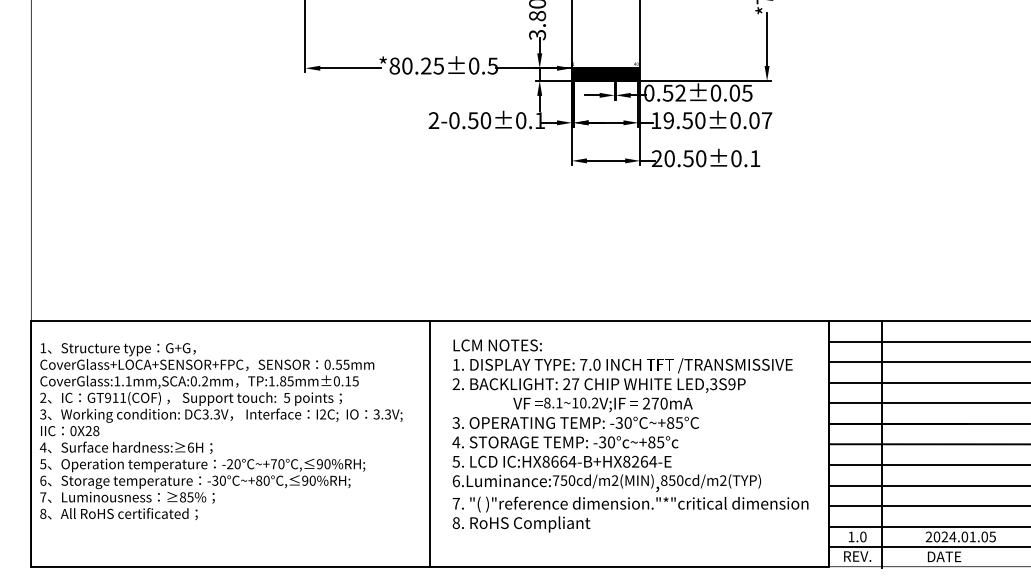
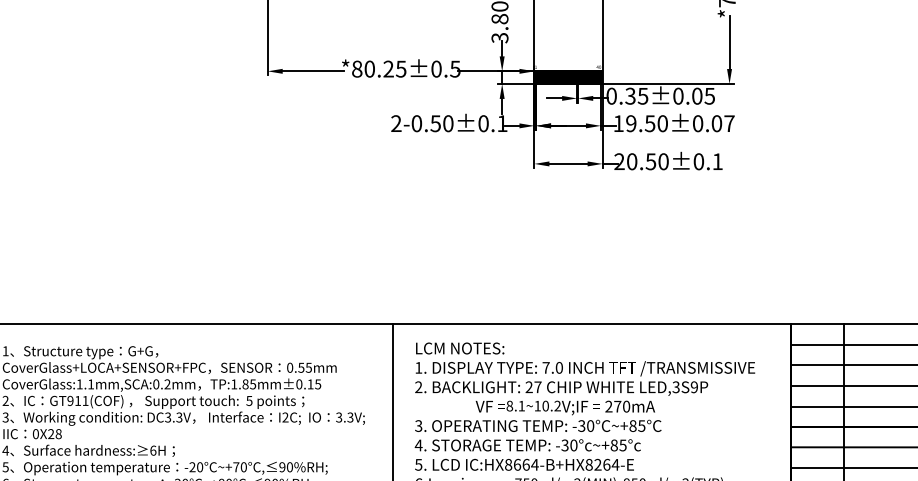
text: (674, 92) -> (636, 95), 0.52 -> 0.35

